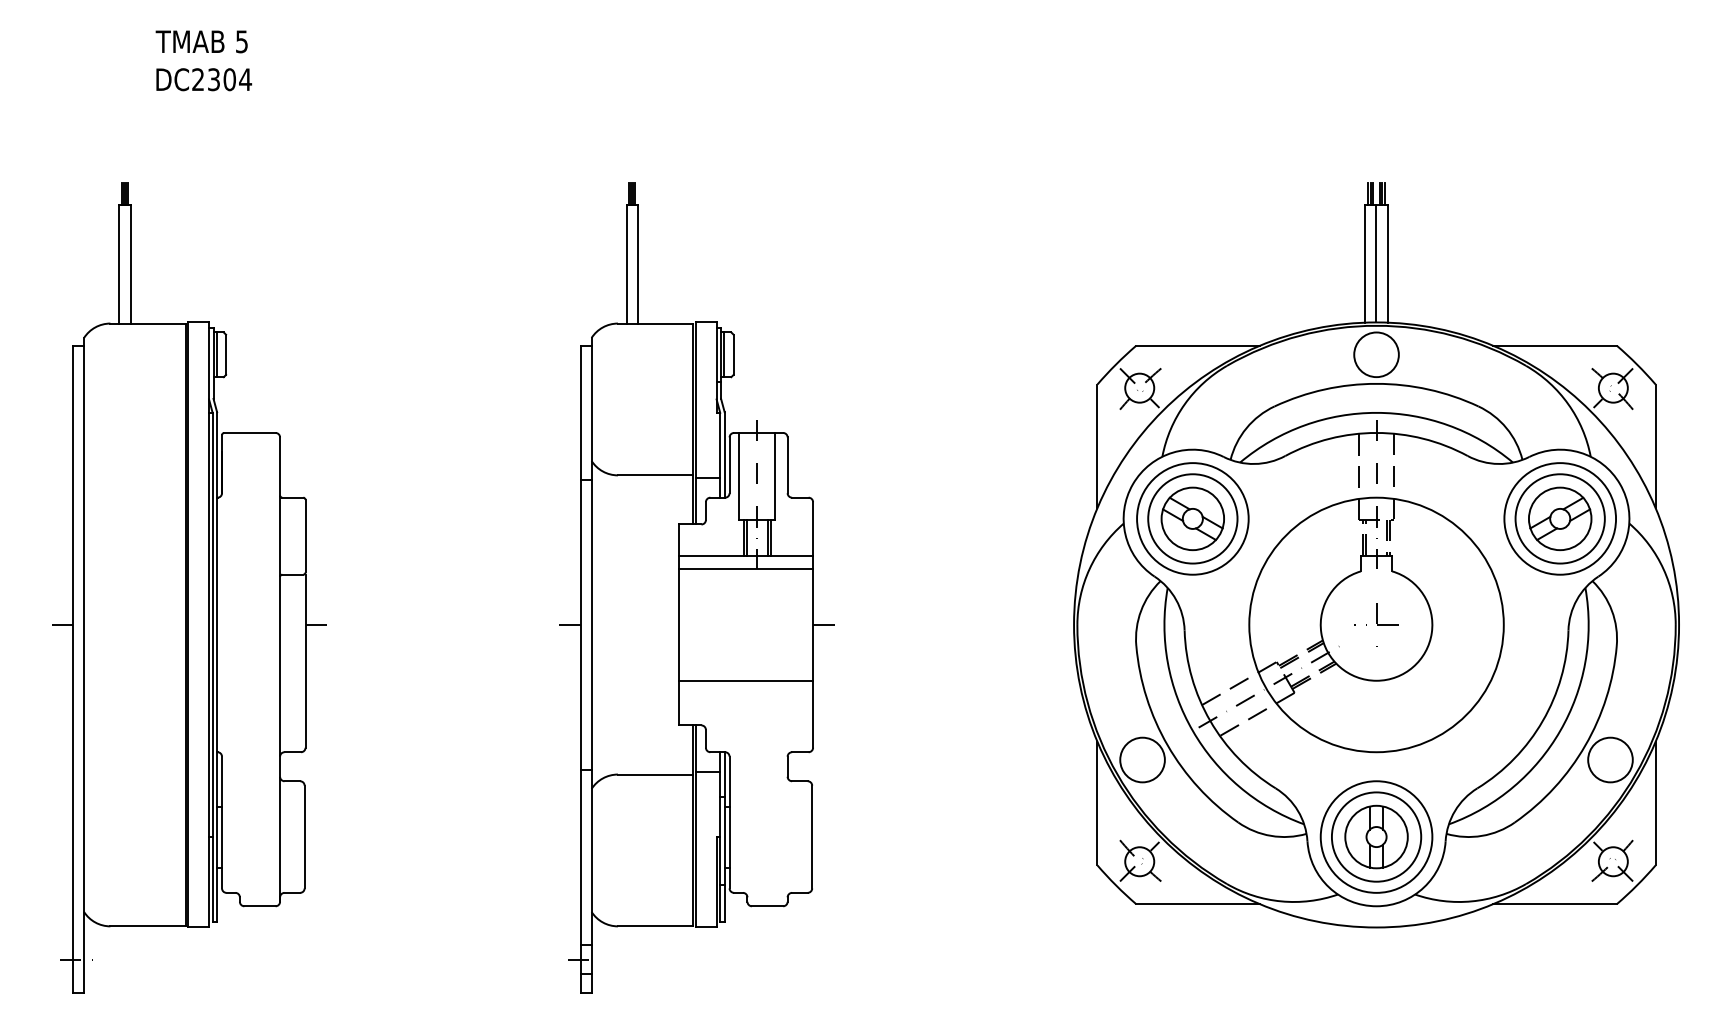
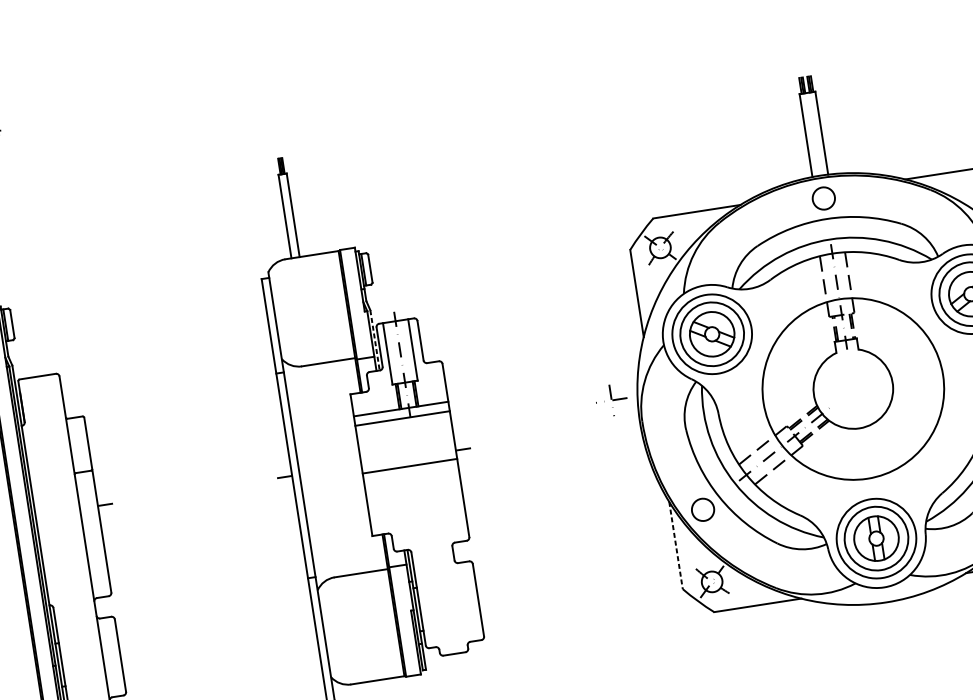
line: (1376, 263) -> (813, 134), removed
circle: (1376, 354) -> (823, 198), size x0.7
line: (724, 455) -> (374, 340), solid -> dashed
part: (1376, 624) -> (611, 400), moved
line: (746, 680) -> (410, 465), moved
circle: (1142, 759) -> (702, 509), size x0.7
line: (1097, 803) -> (676, 545), solid -> dashed

